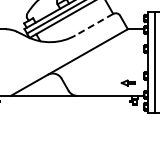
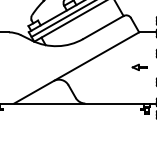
line: (94, 24) -> (103, 27), dashed -> solid
part: (127, 82) -> (138, 66), moved

